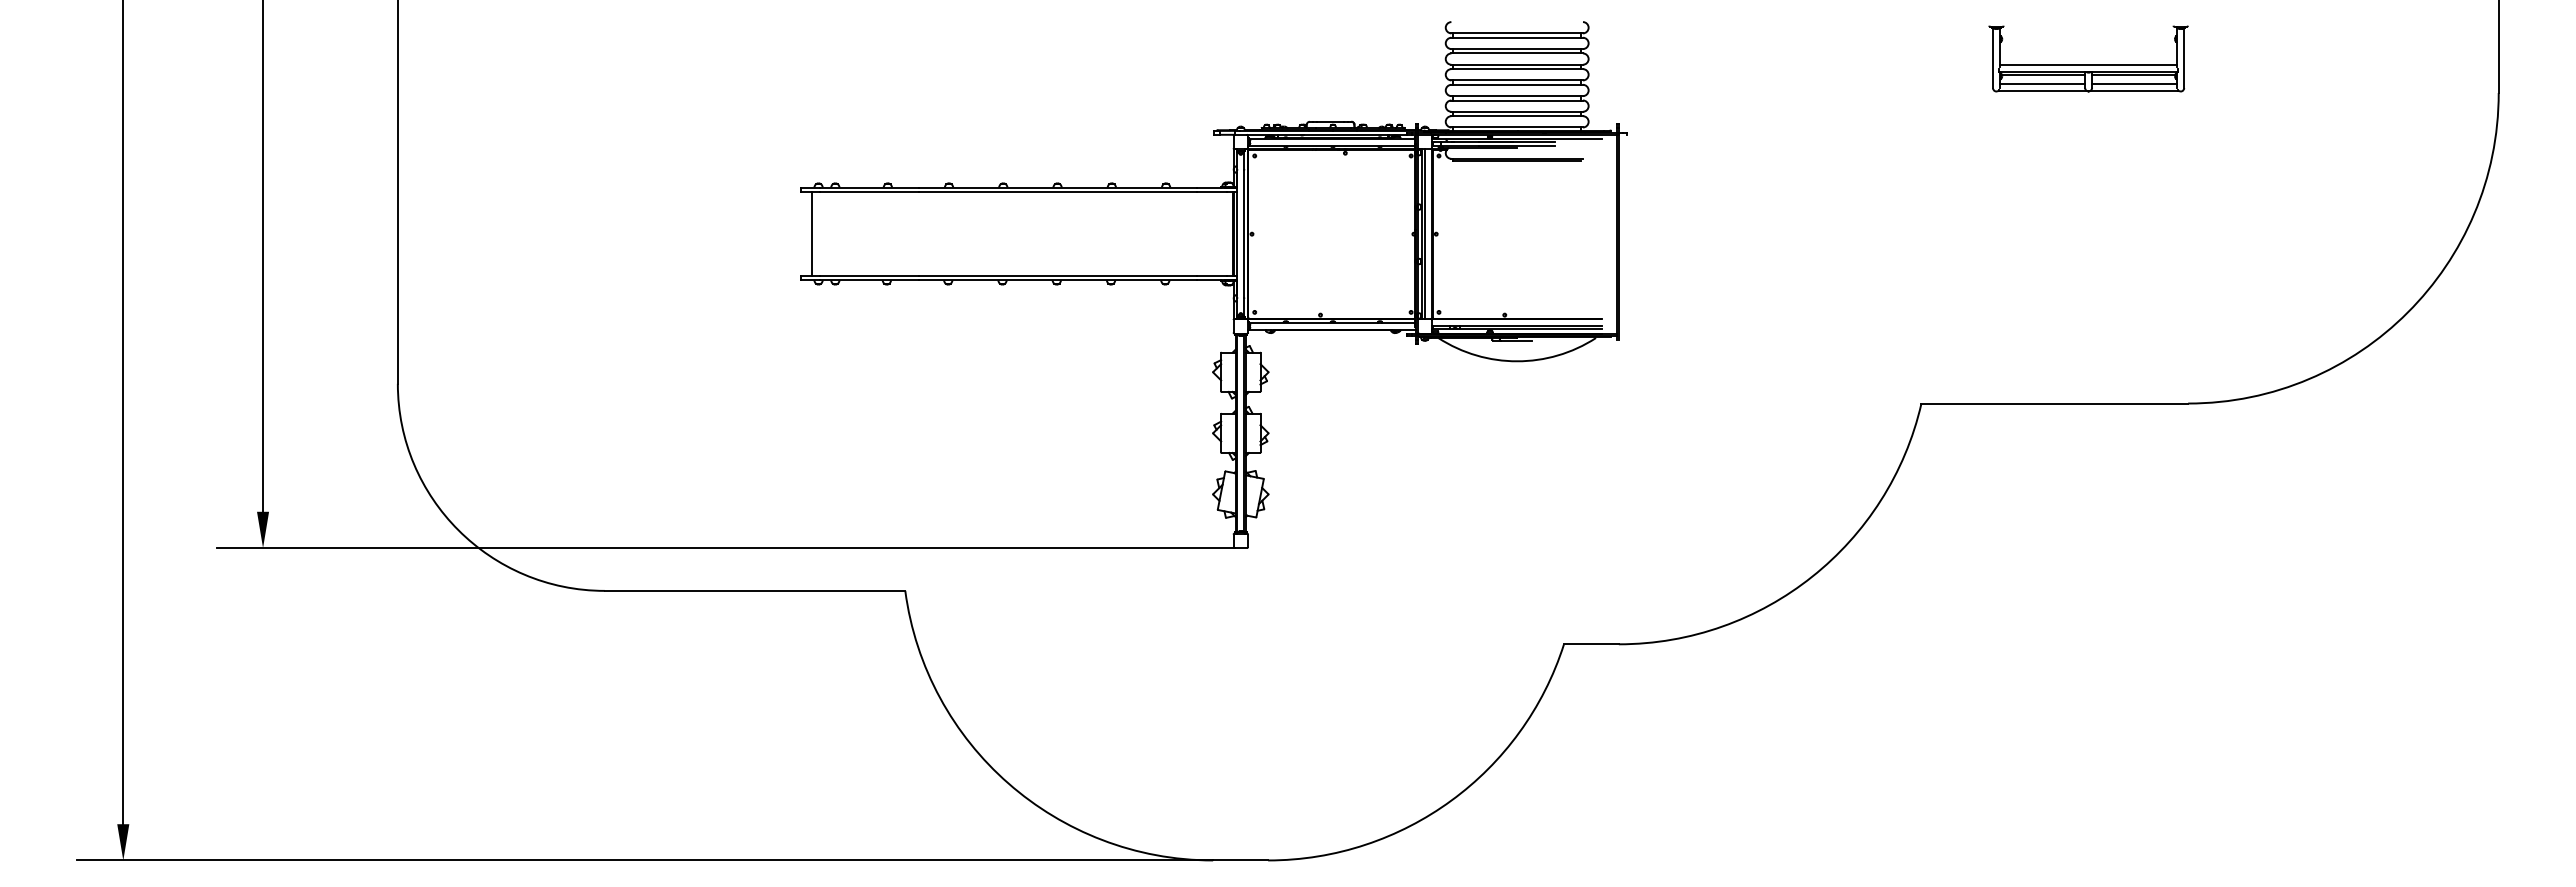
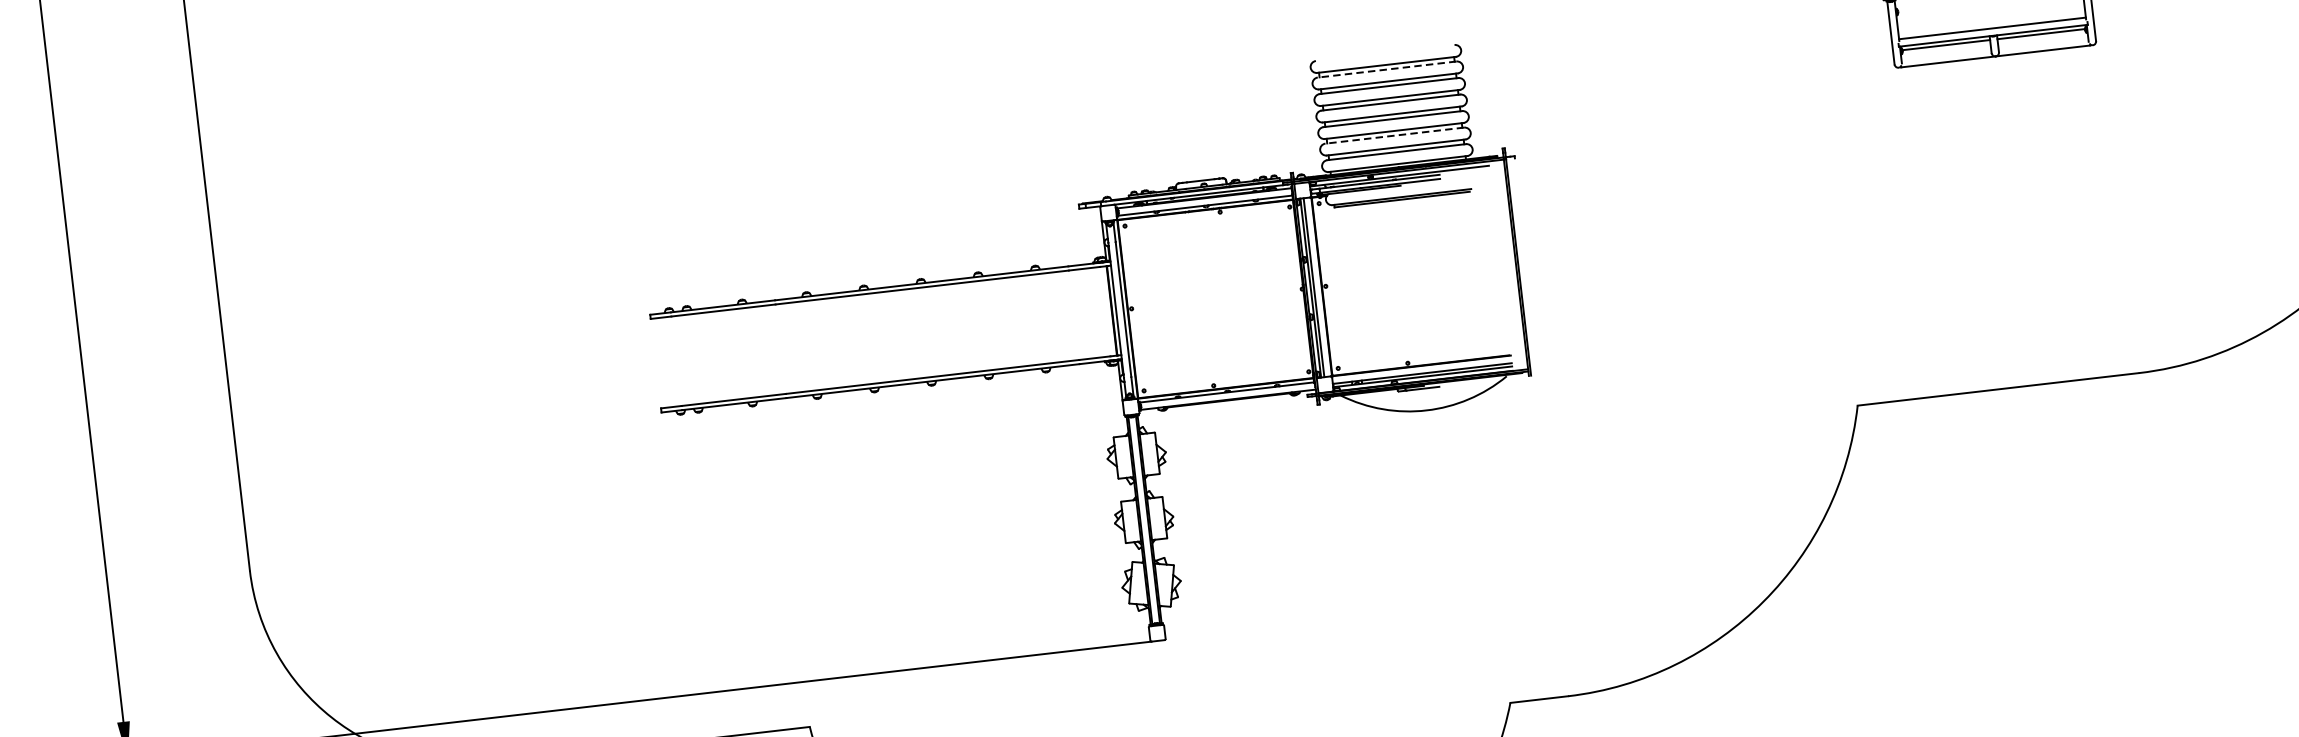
line: (1517, 37) -> (1387, 69), solid -> dashed
line: (2042, 84) -> (1946, 54), removed
line: (2134, 84) -> (2043, 43), removed
line: (1517, 100) -> (1395, 135), solid -> dashed
line: (811, 233) -> (667, 361), removed

